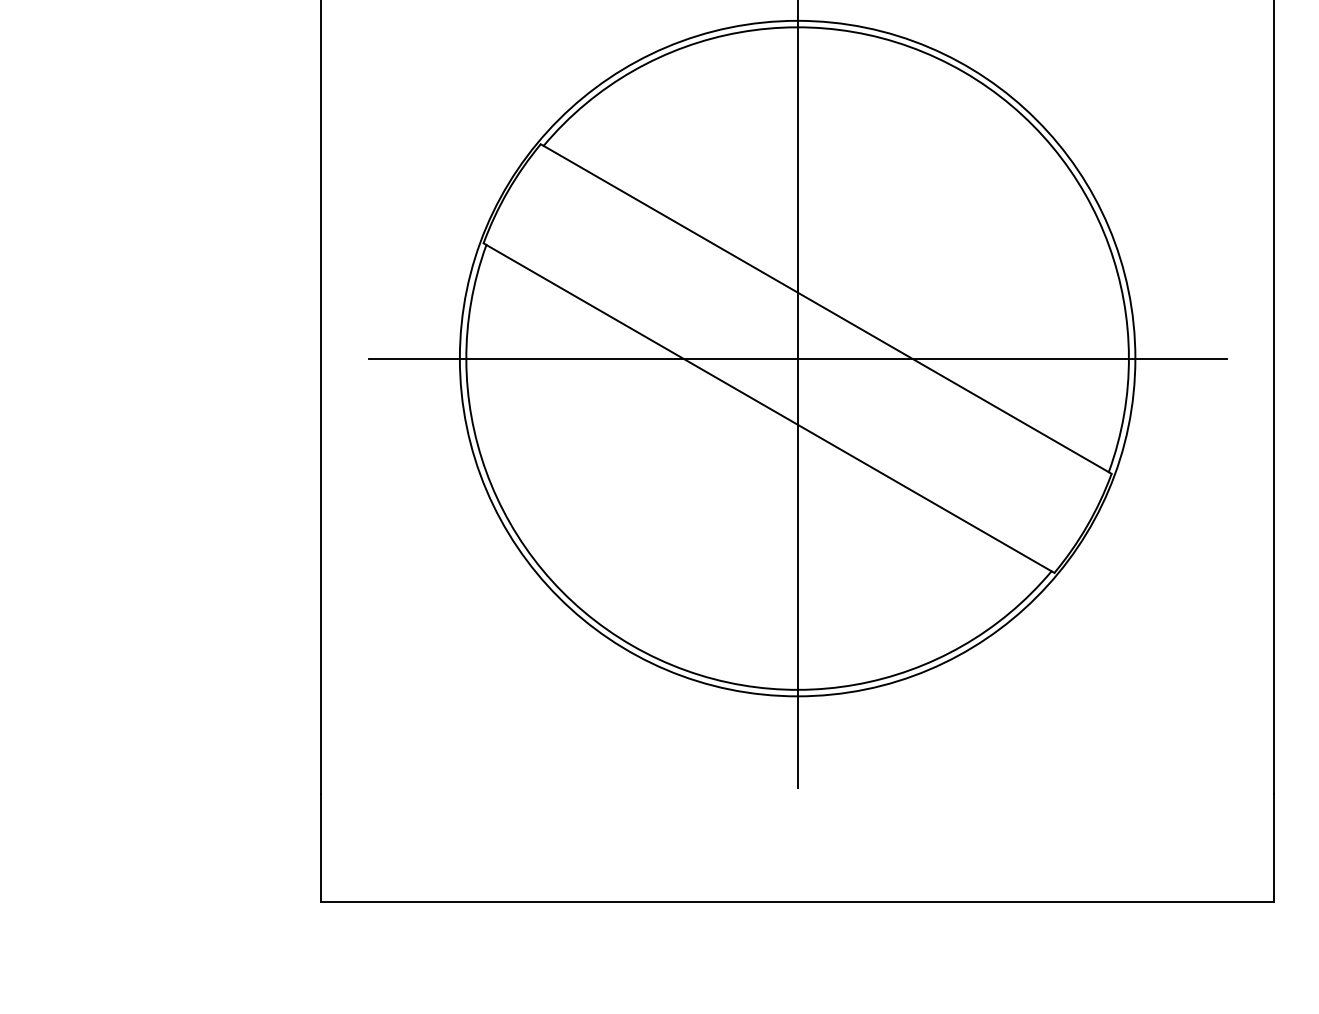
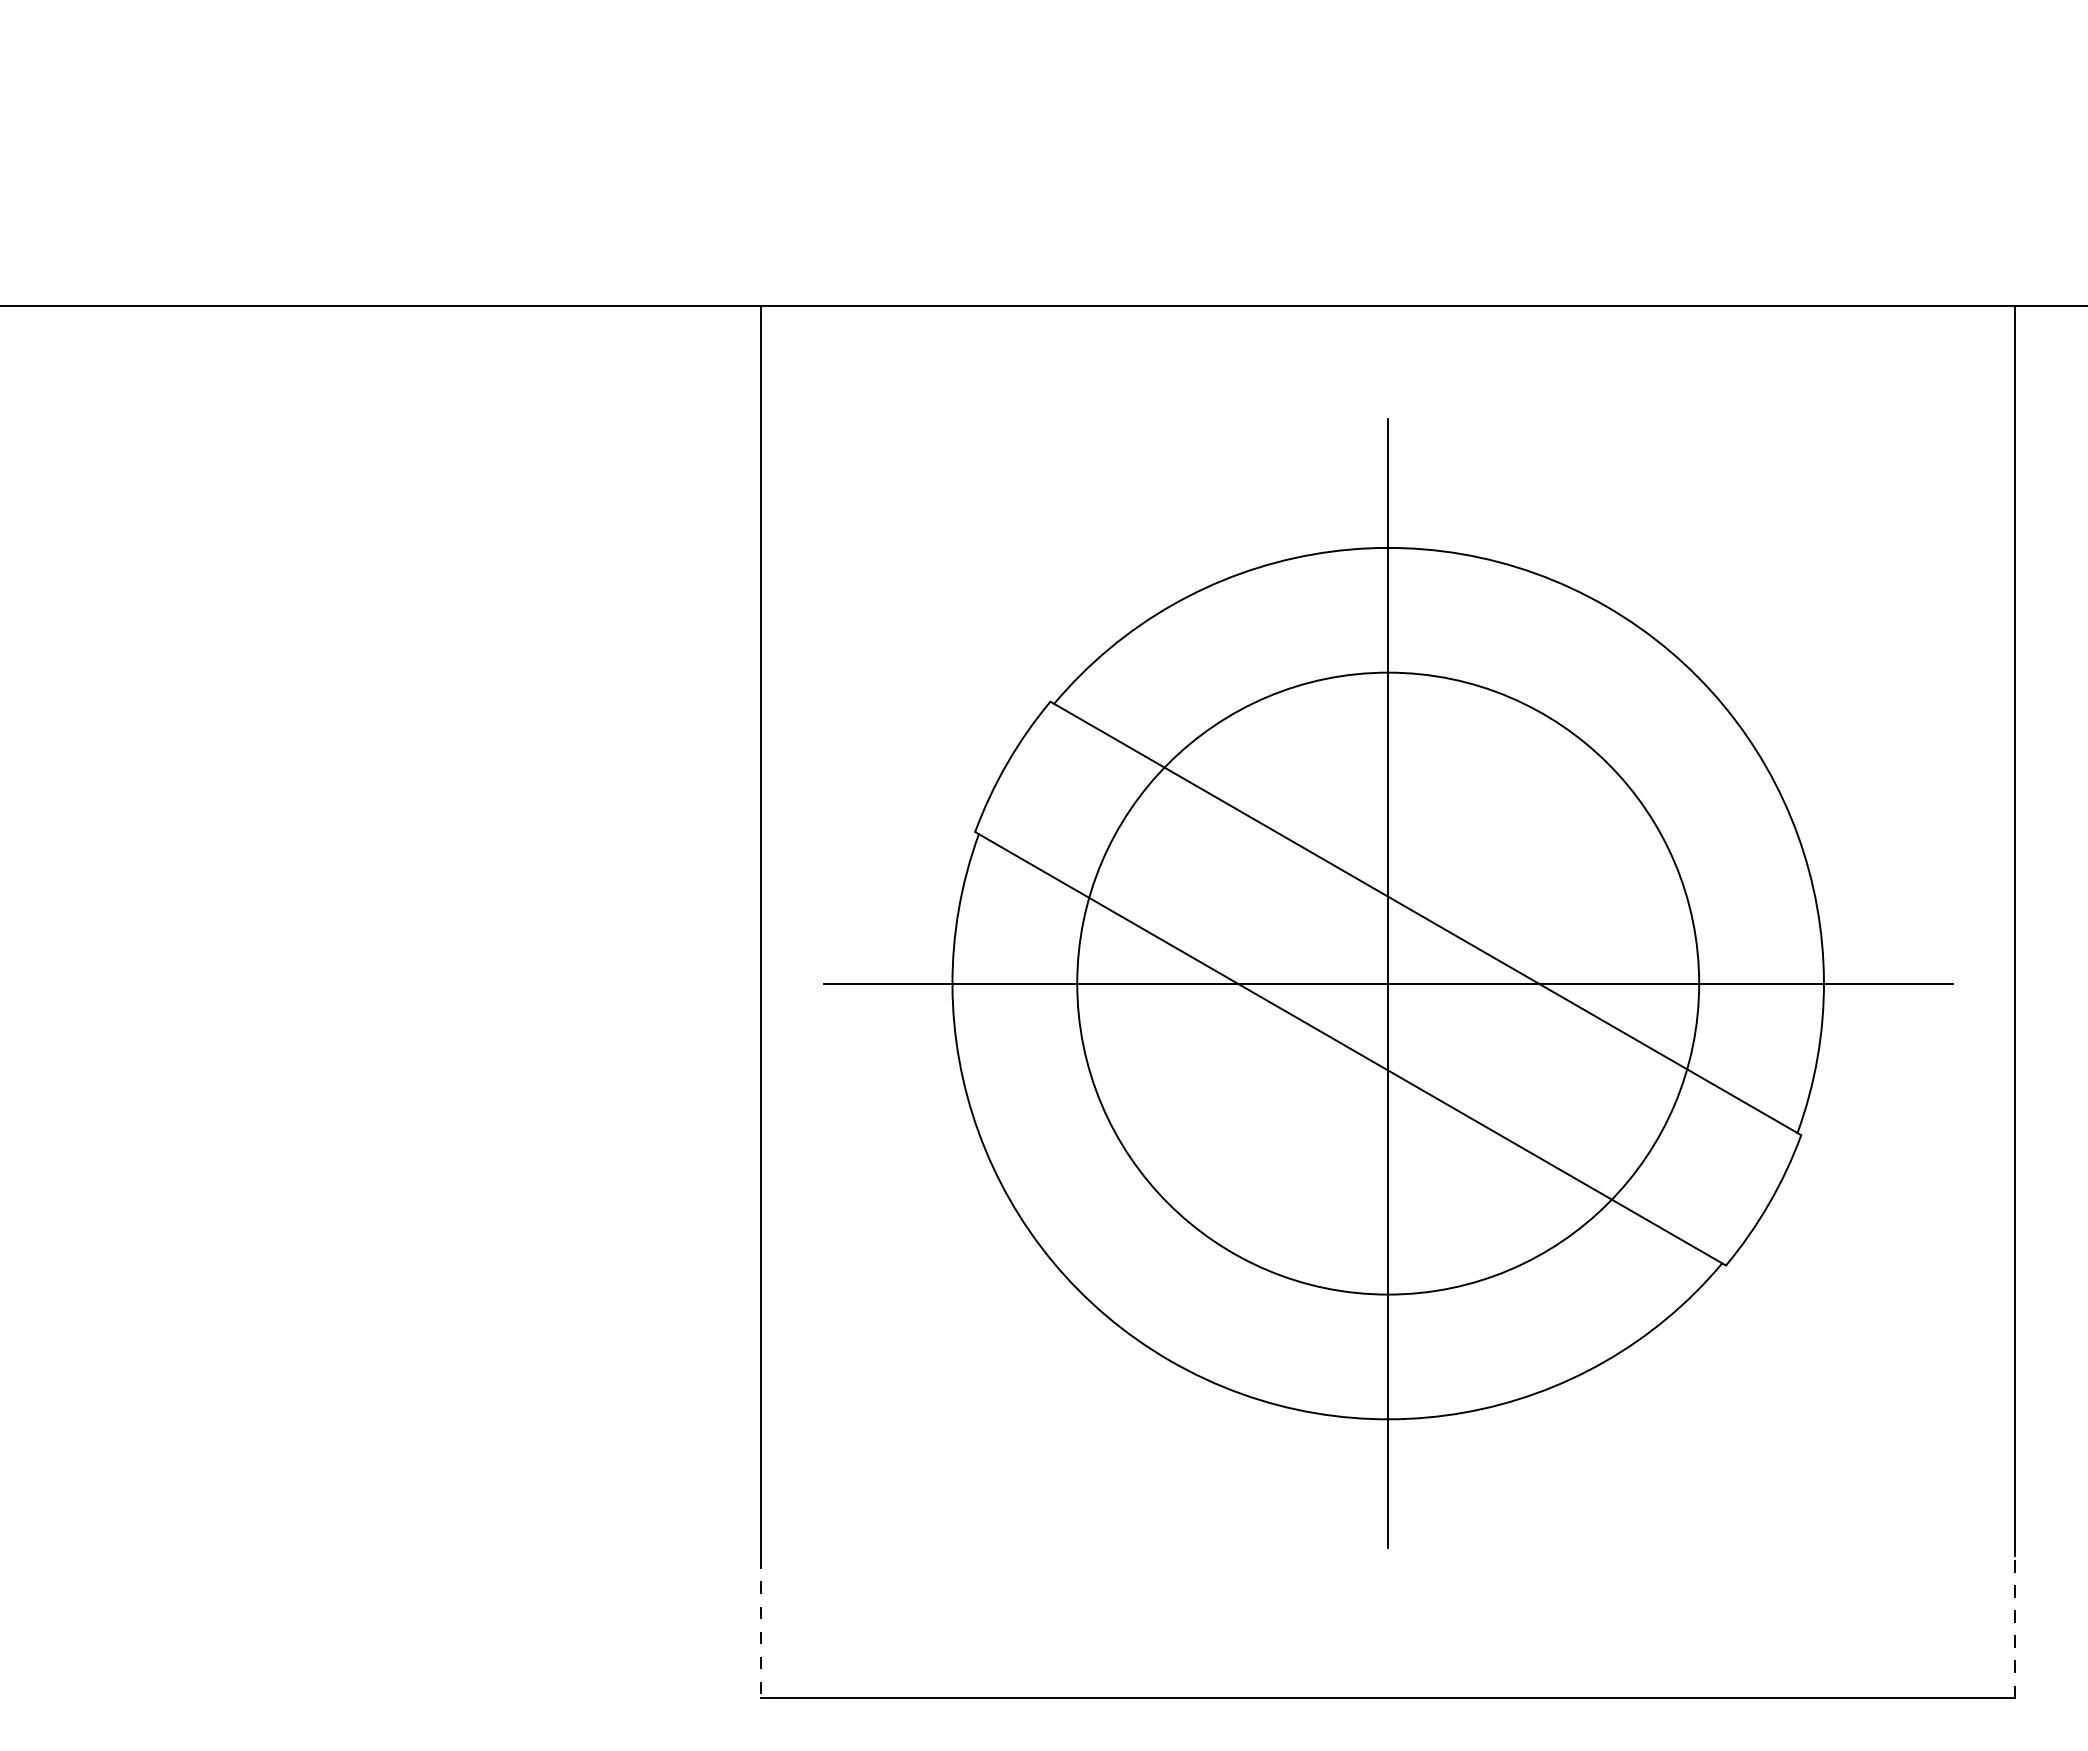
circle: (797, 358) -> (1387, 983), size x0.7
line: (321, 848) -> (761, 1627), solid -> dashed
line: (1274, 848) -> (2015, 1627), solid -> dashed

